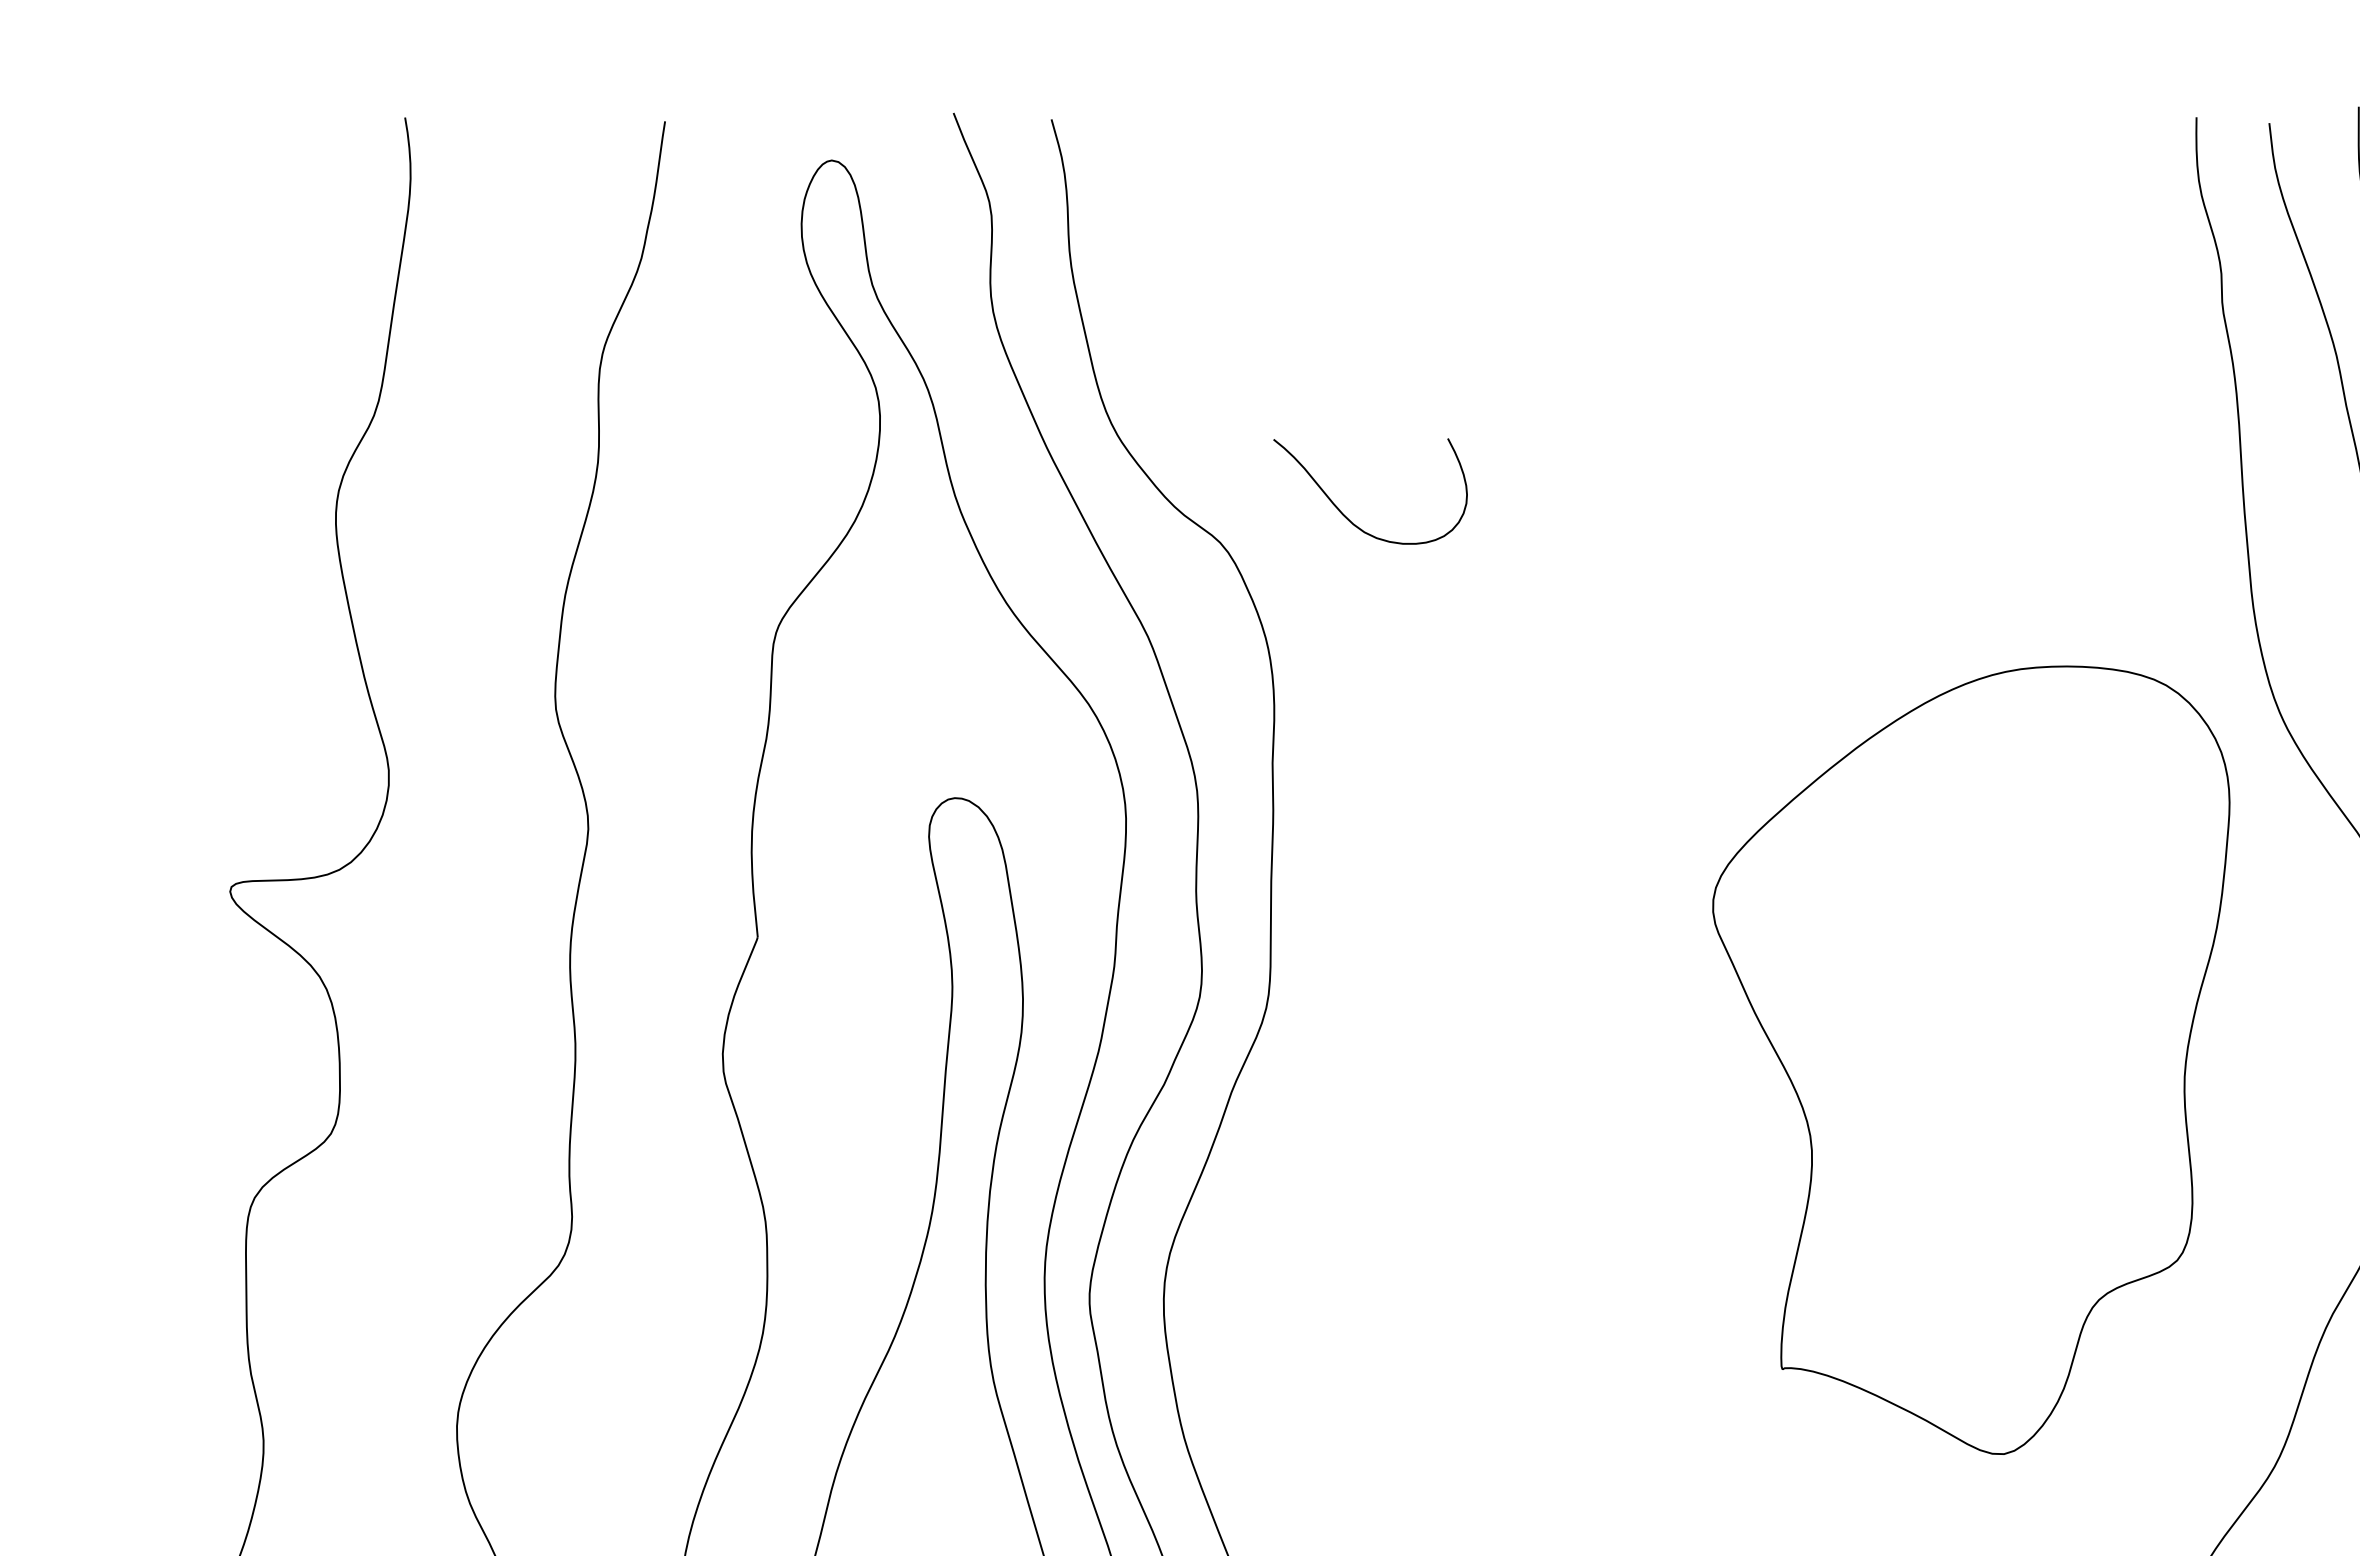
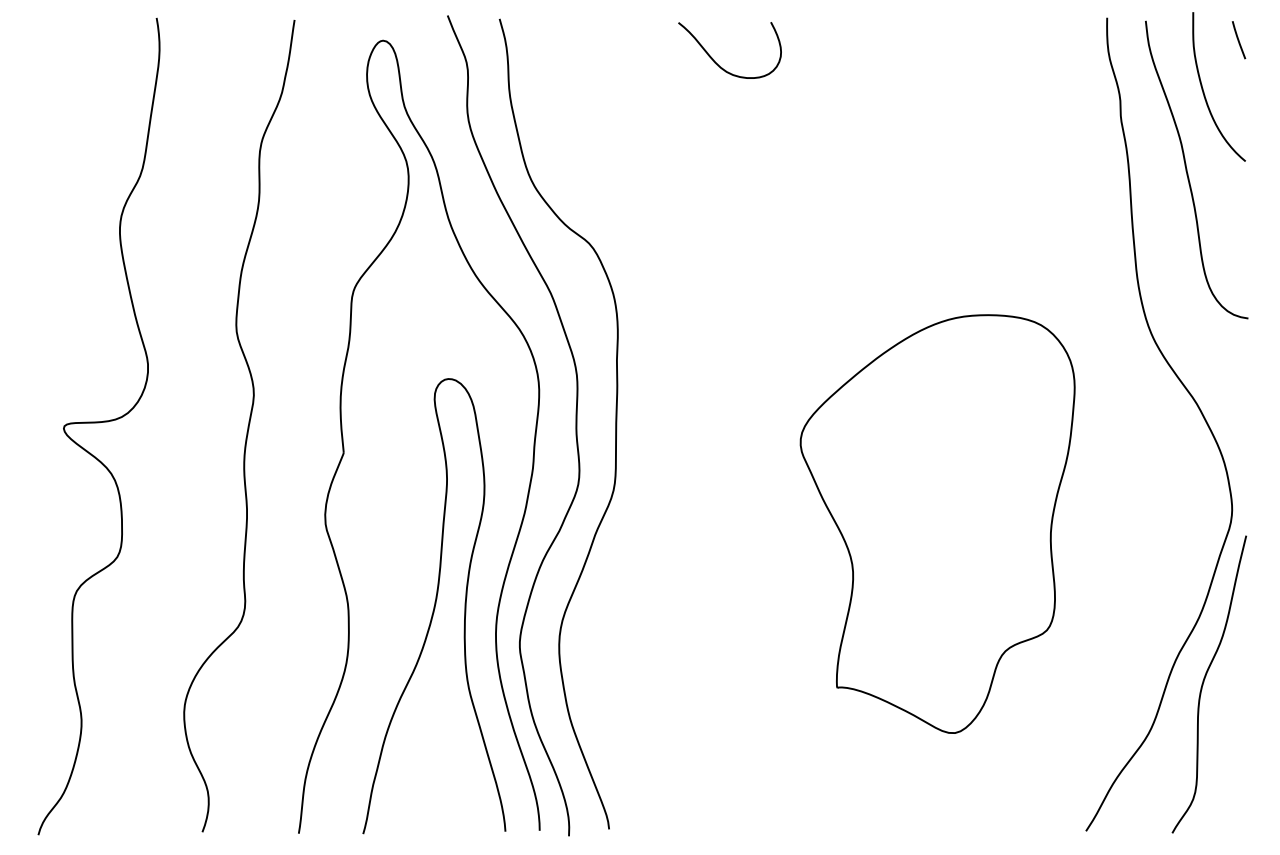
curve: (1345, 514) -> (716, 62), moved
part: (1970, 1059) -> (937, 523), moved

